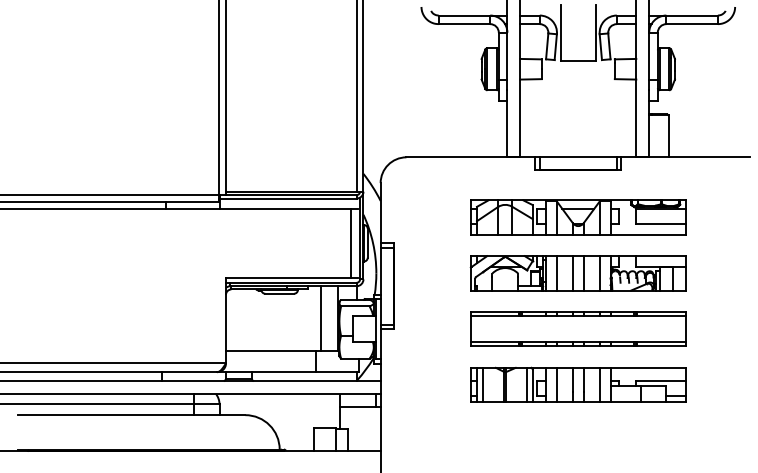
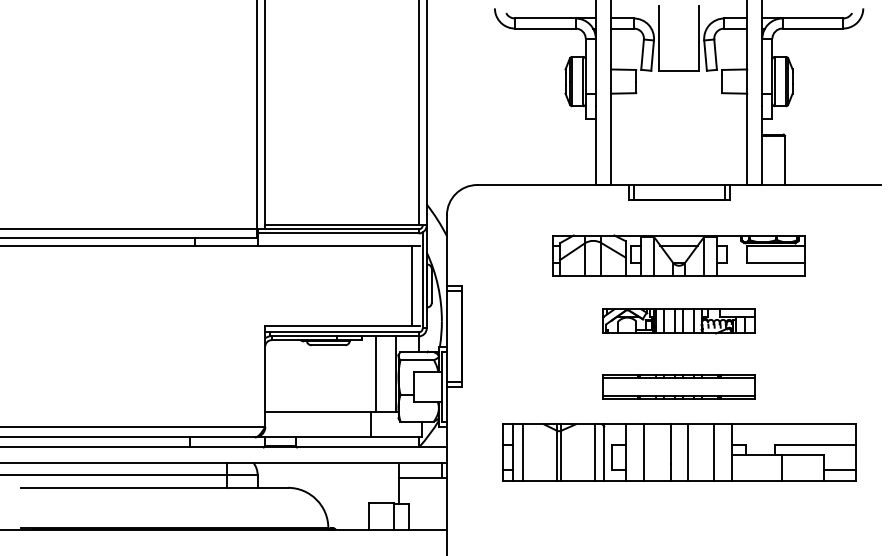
part: (577, 273) -> (678, 321), size x0.6
part: (577, 328) -> (678, 386), size x0.6
part: (577, 385) -> (678, 452), size x1.4

